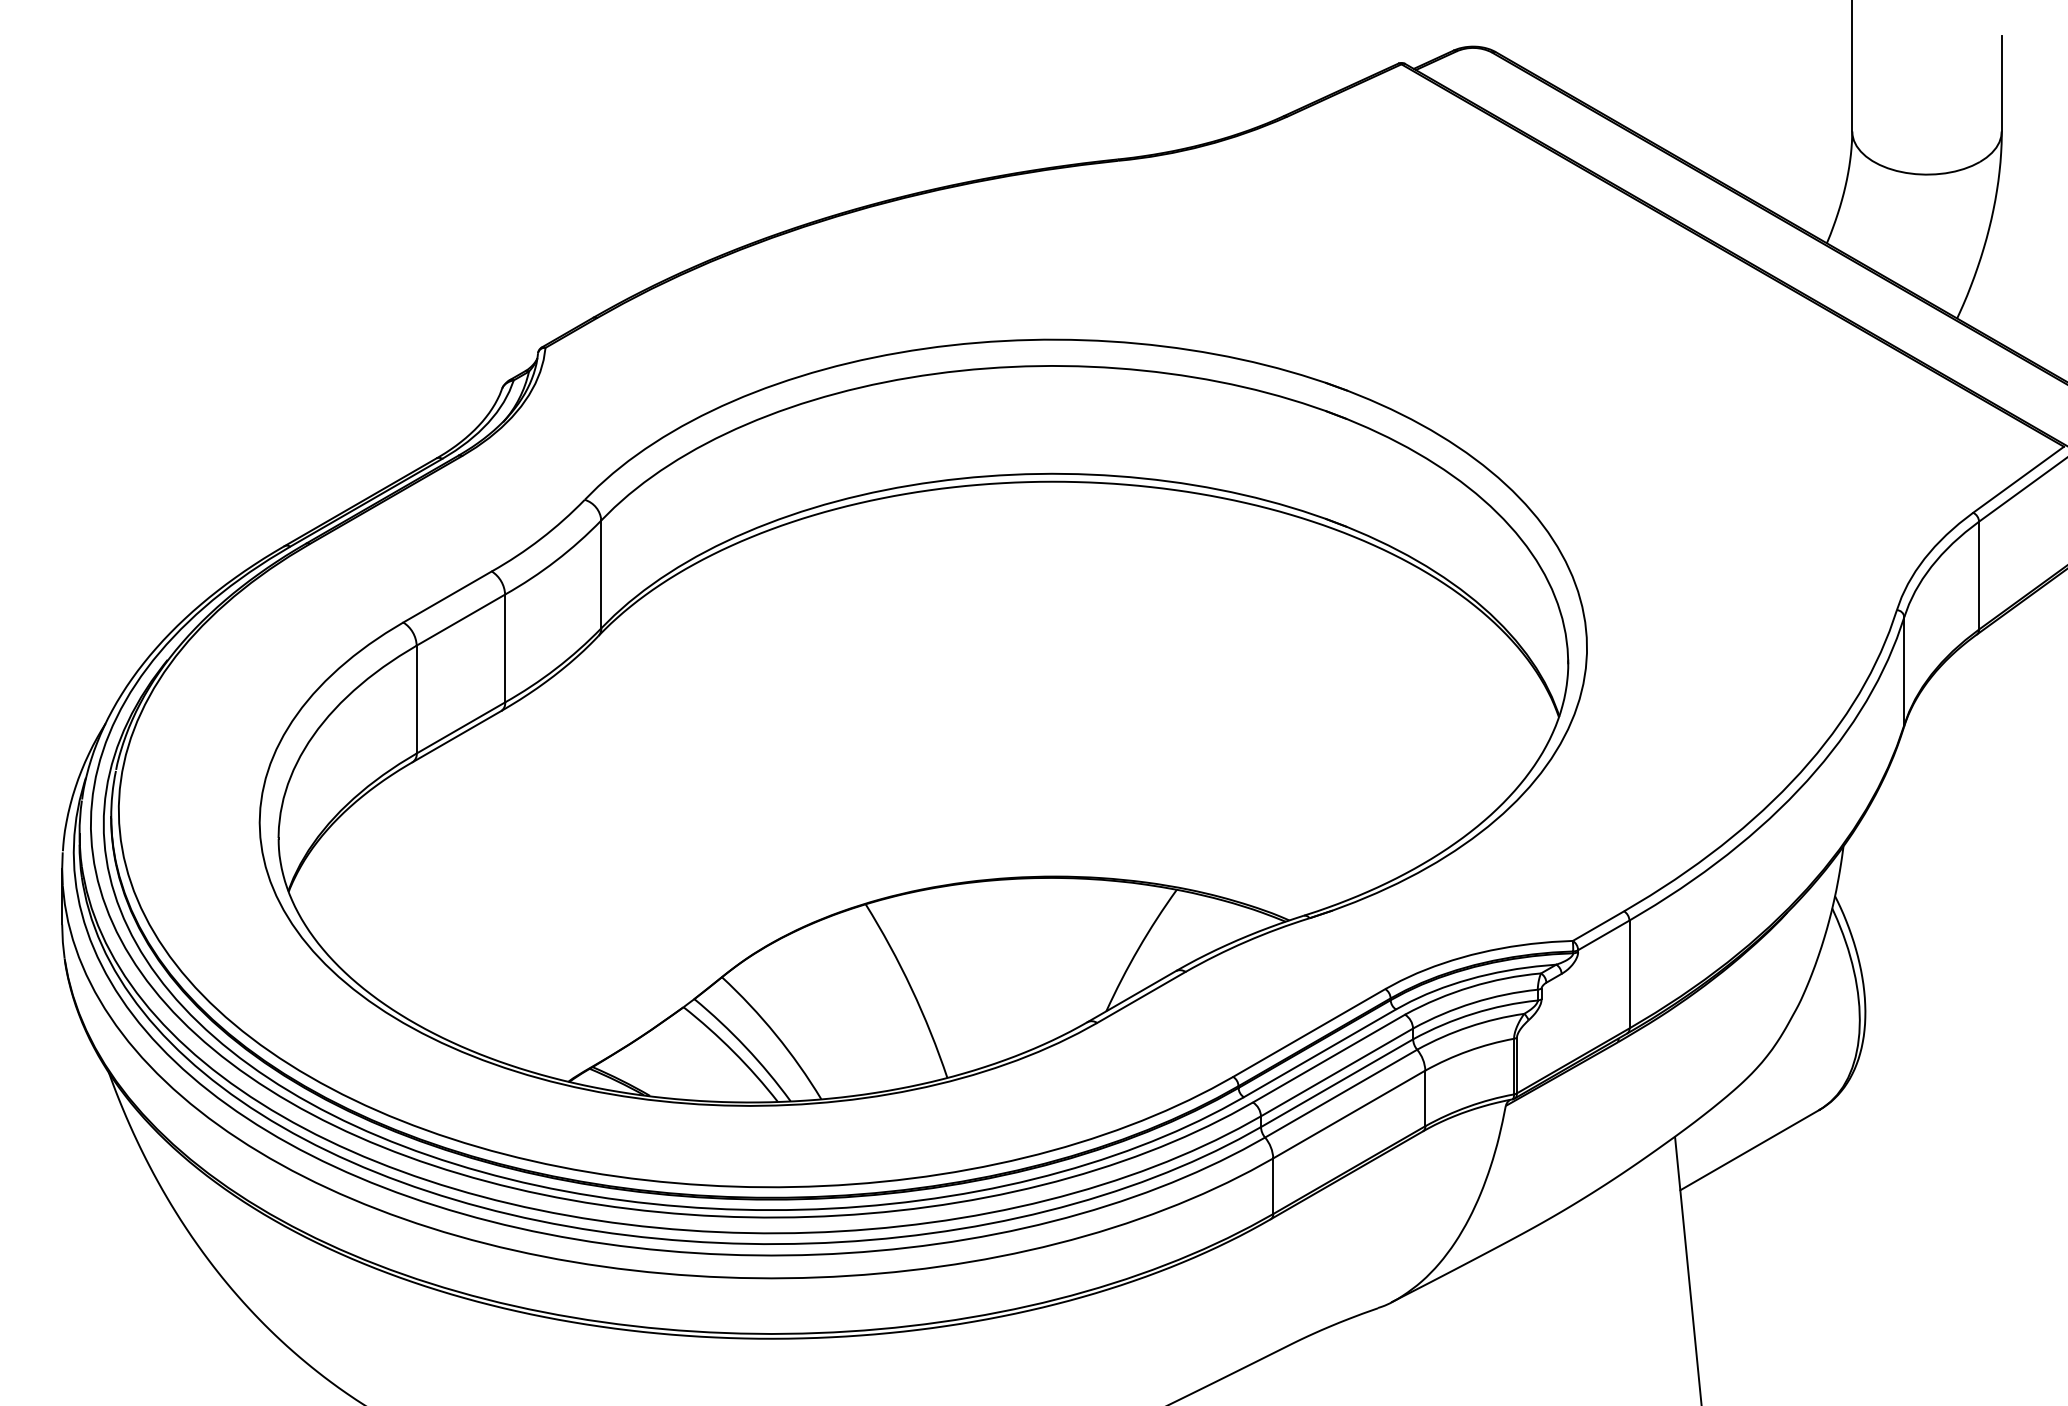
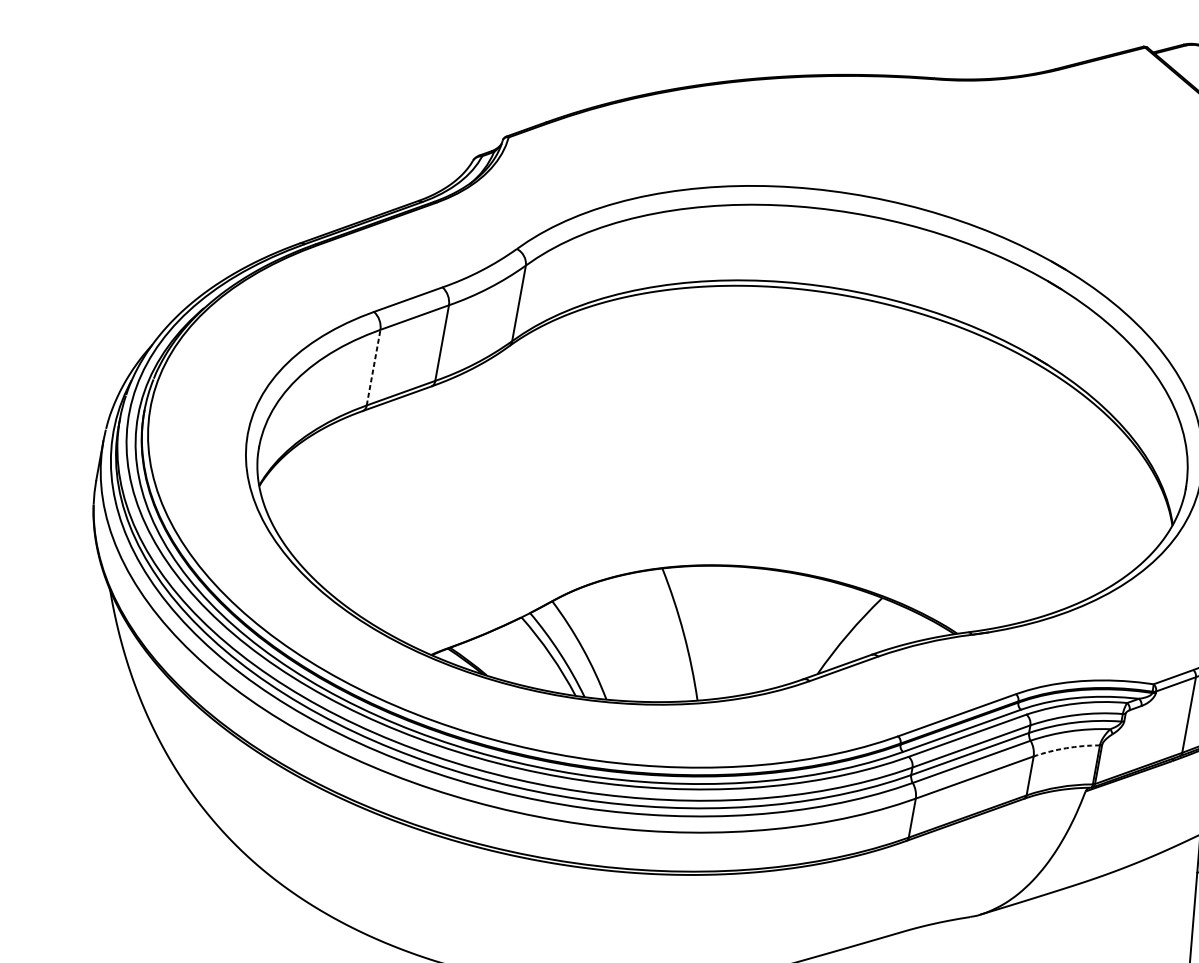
line: (416, 699) -> (373, 367), solid -> dashed
arc: (1468, 1051) -> (1066, 748), solid -> dashed

